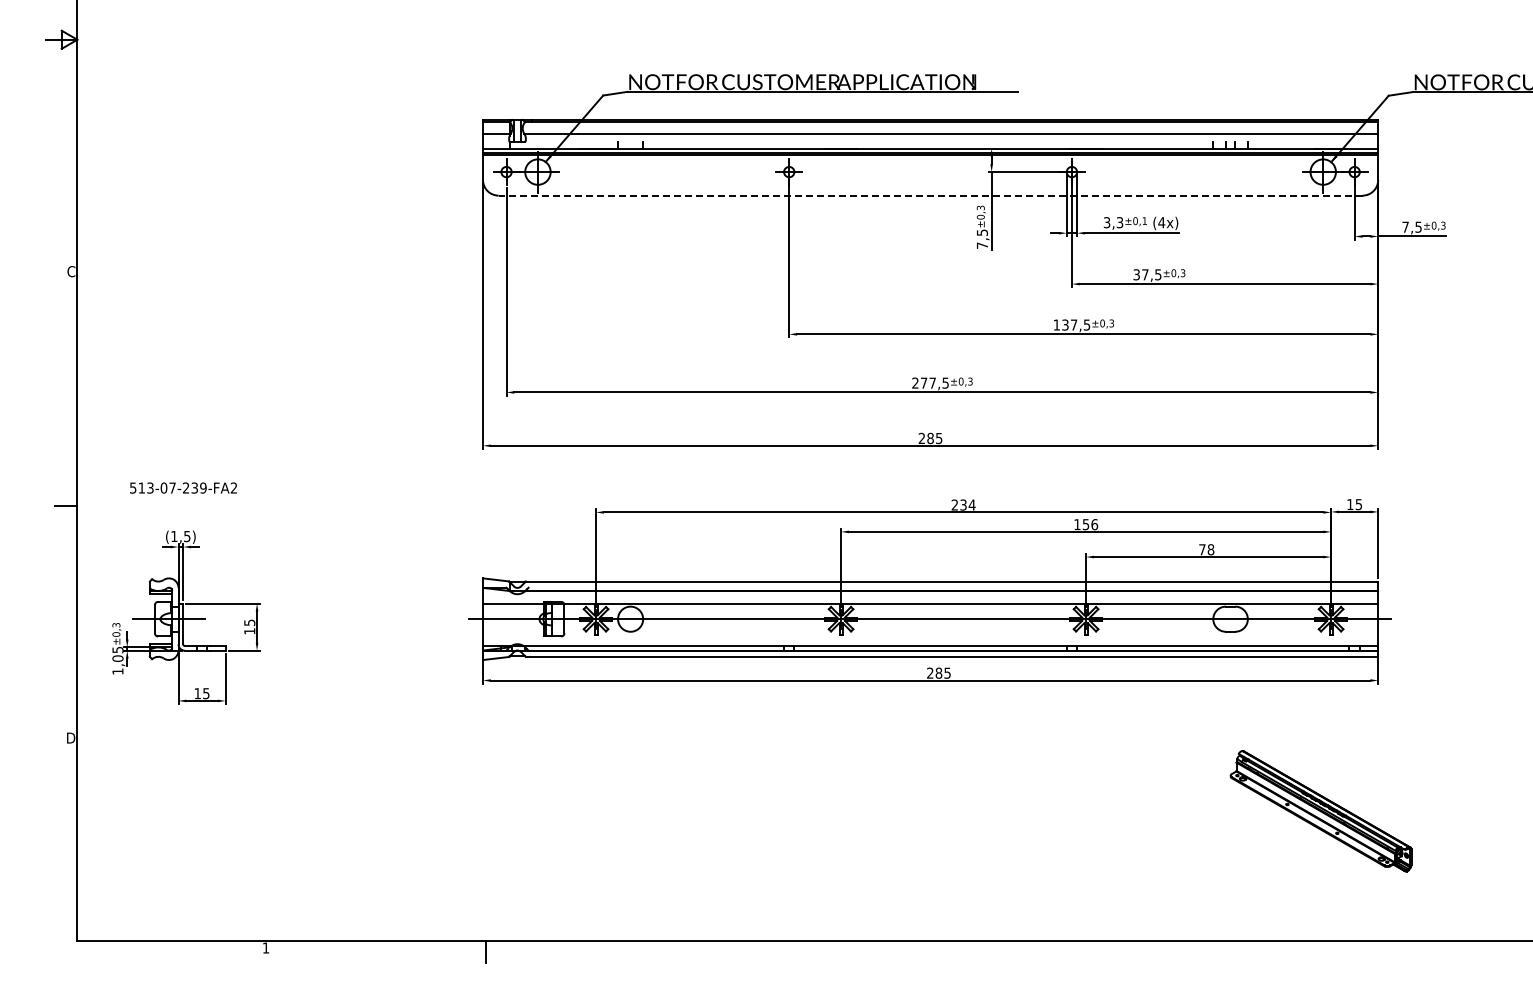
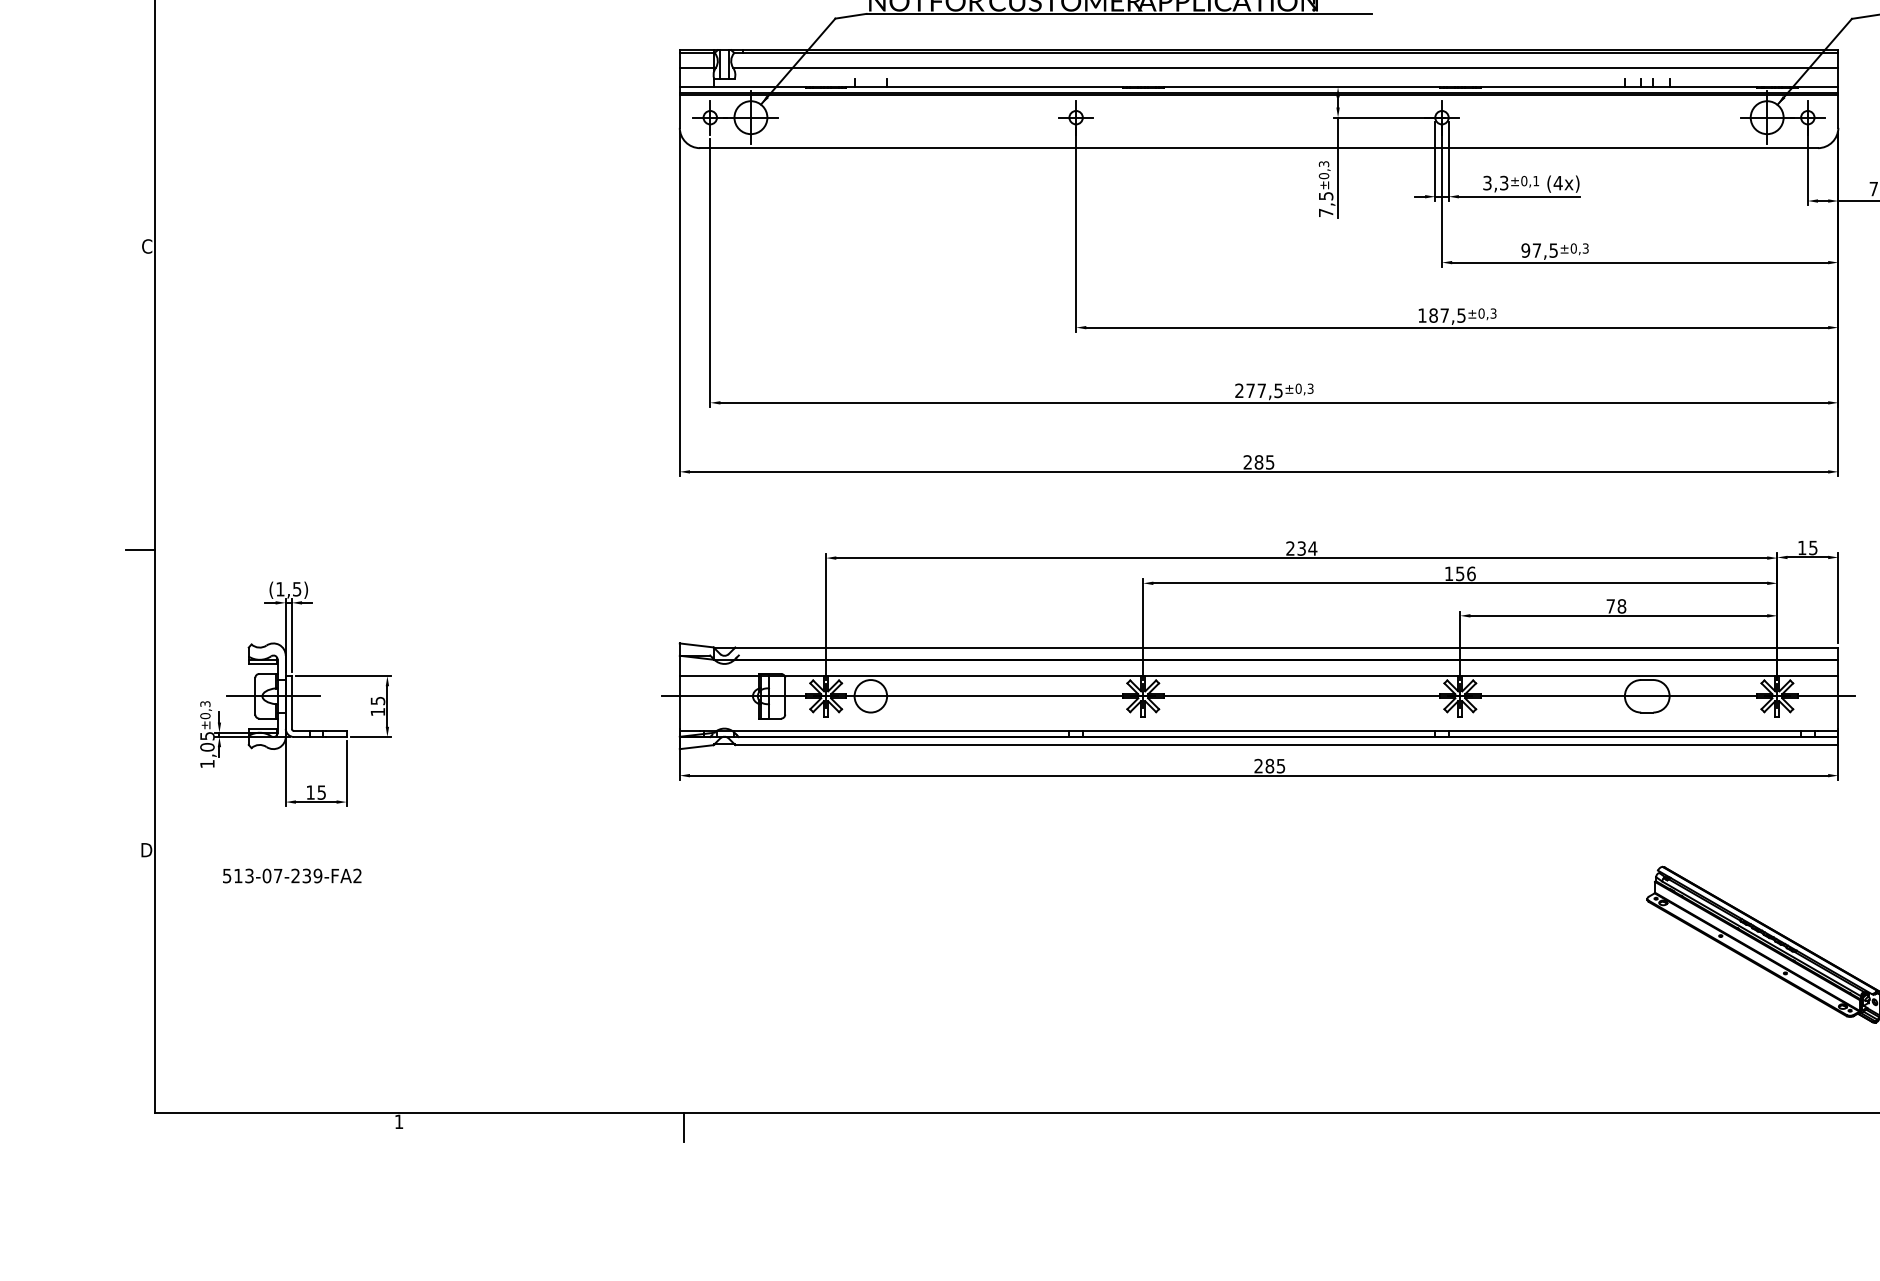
line: (930, 195) -> (1258, 147), dashed -> solid
text: (1136, 274) -> (1525, 250), 37,5 -> 97,5
text: (1065, 324) -> (1433, 314), 137,5 -> 187,5
text: (183, 487) -> (292, 875), moved

